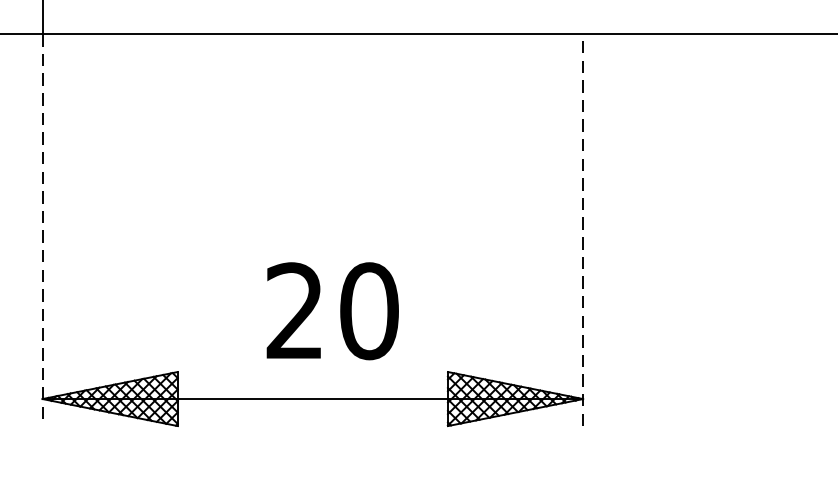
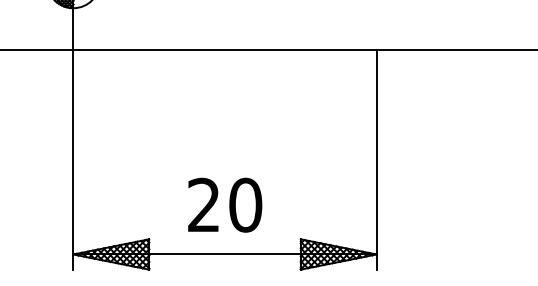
line: (42, 229) -> (73, 159), dashed -> solid
line: (582, 229) -> (376, 159), dashed -> solid
text: (333, 309) -> (225, 204), moved

